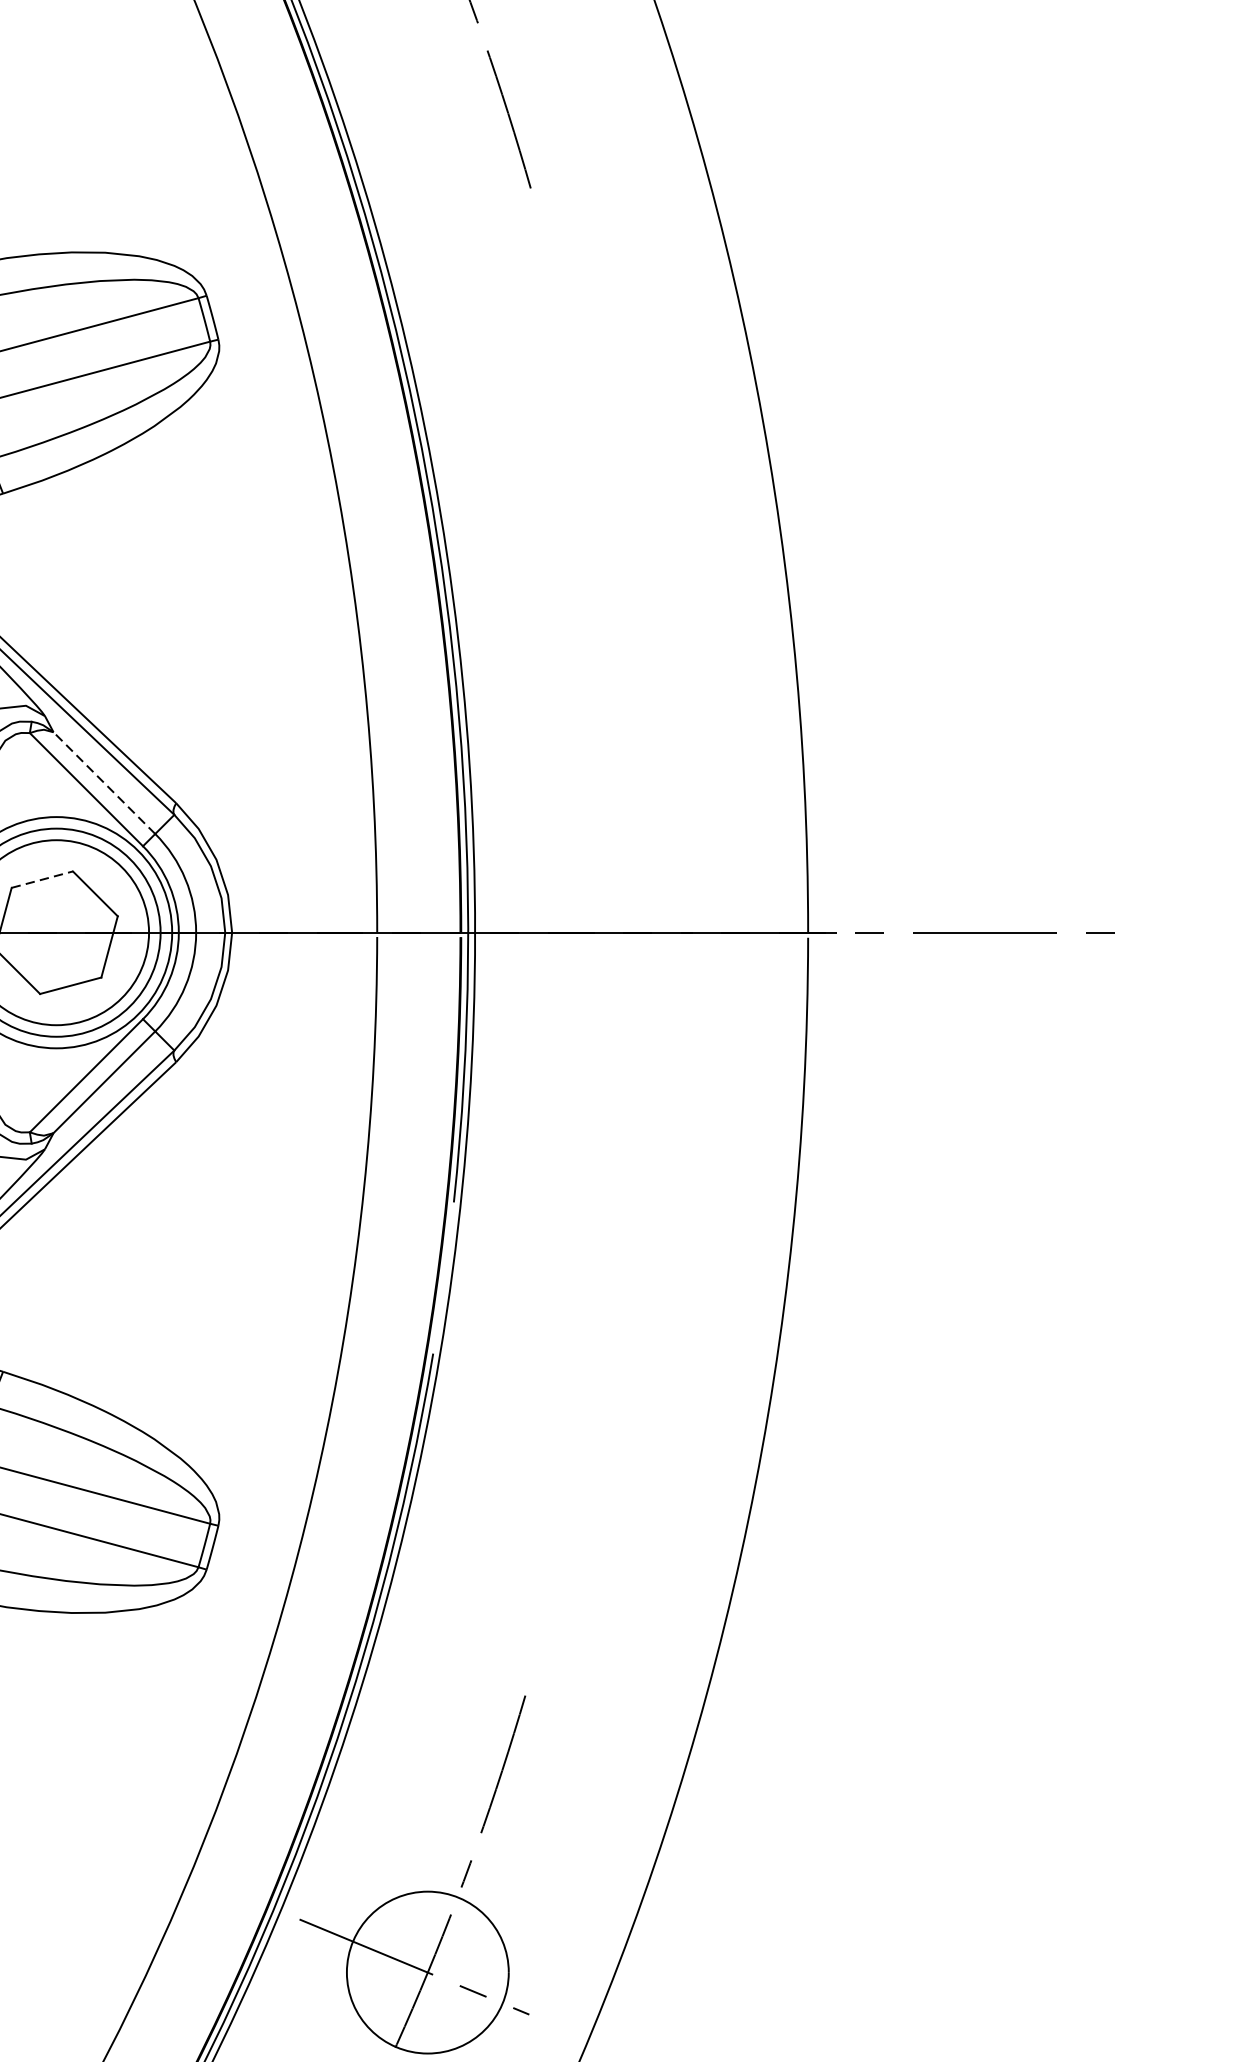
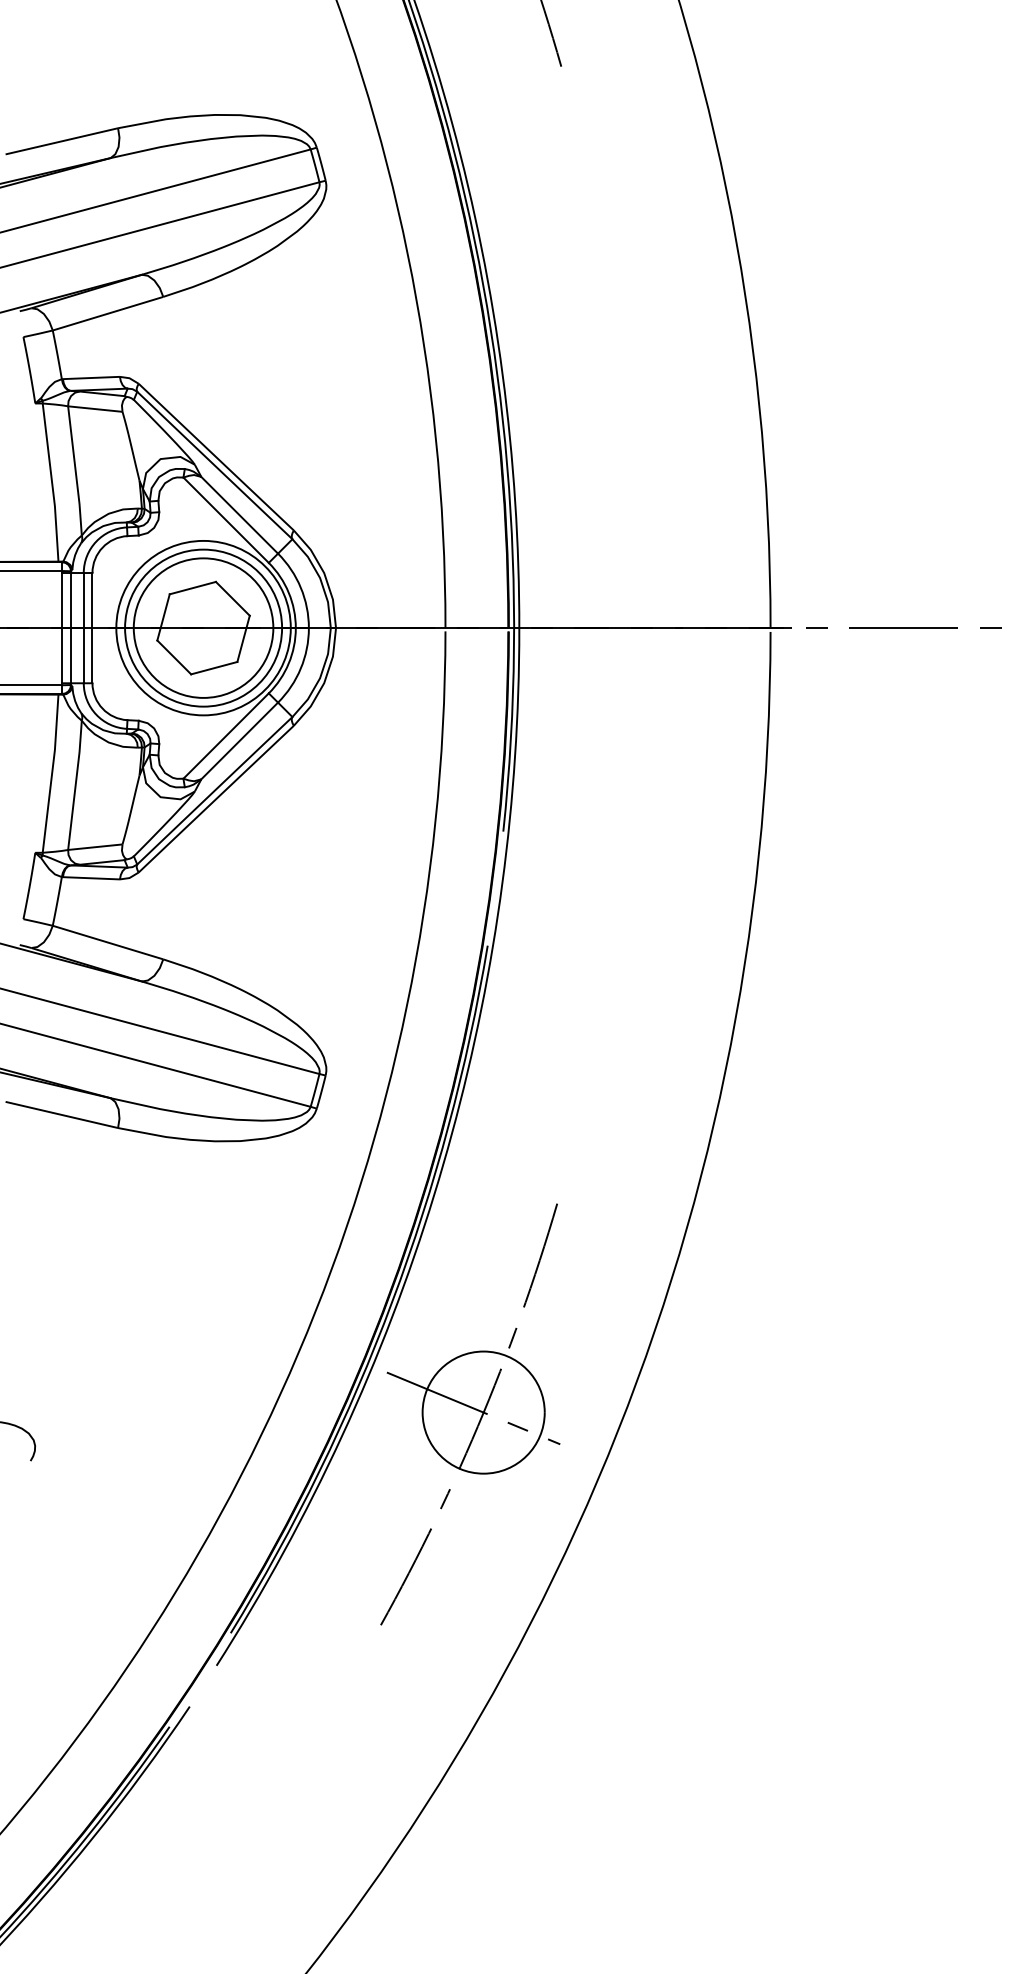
line: (104, 782) -> (239, 514), dashed -> solid
line: (41, 880) -> (192, 588), dashed -> solid

